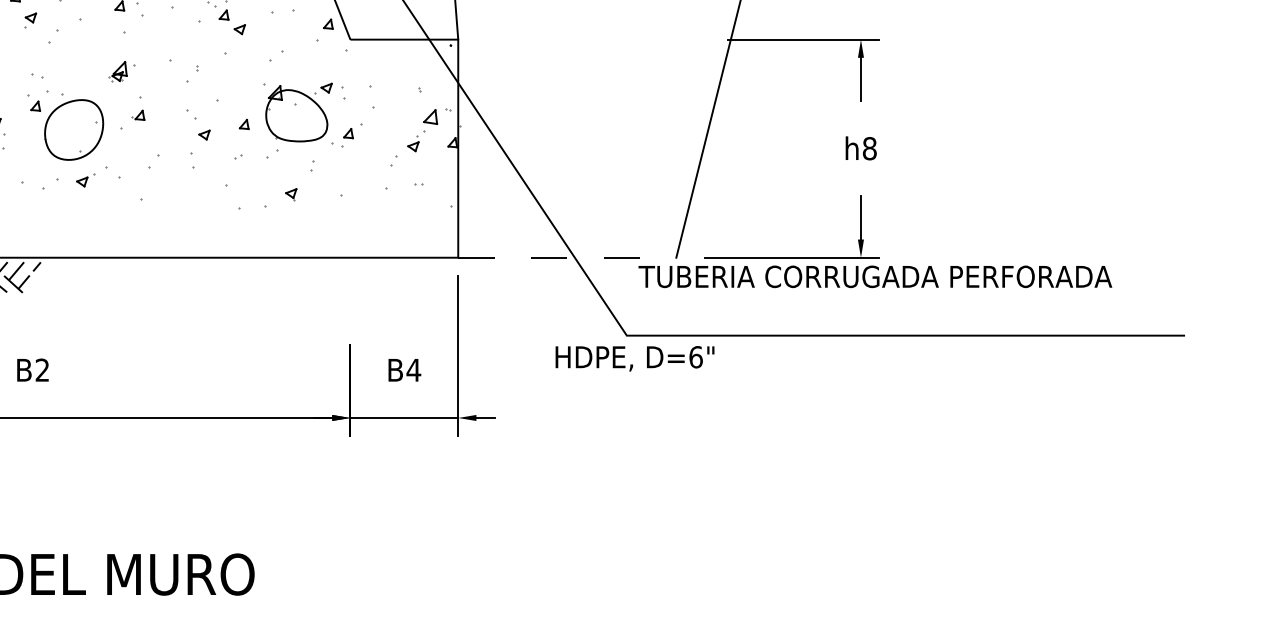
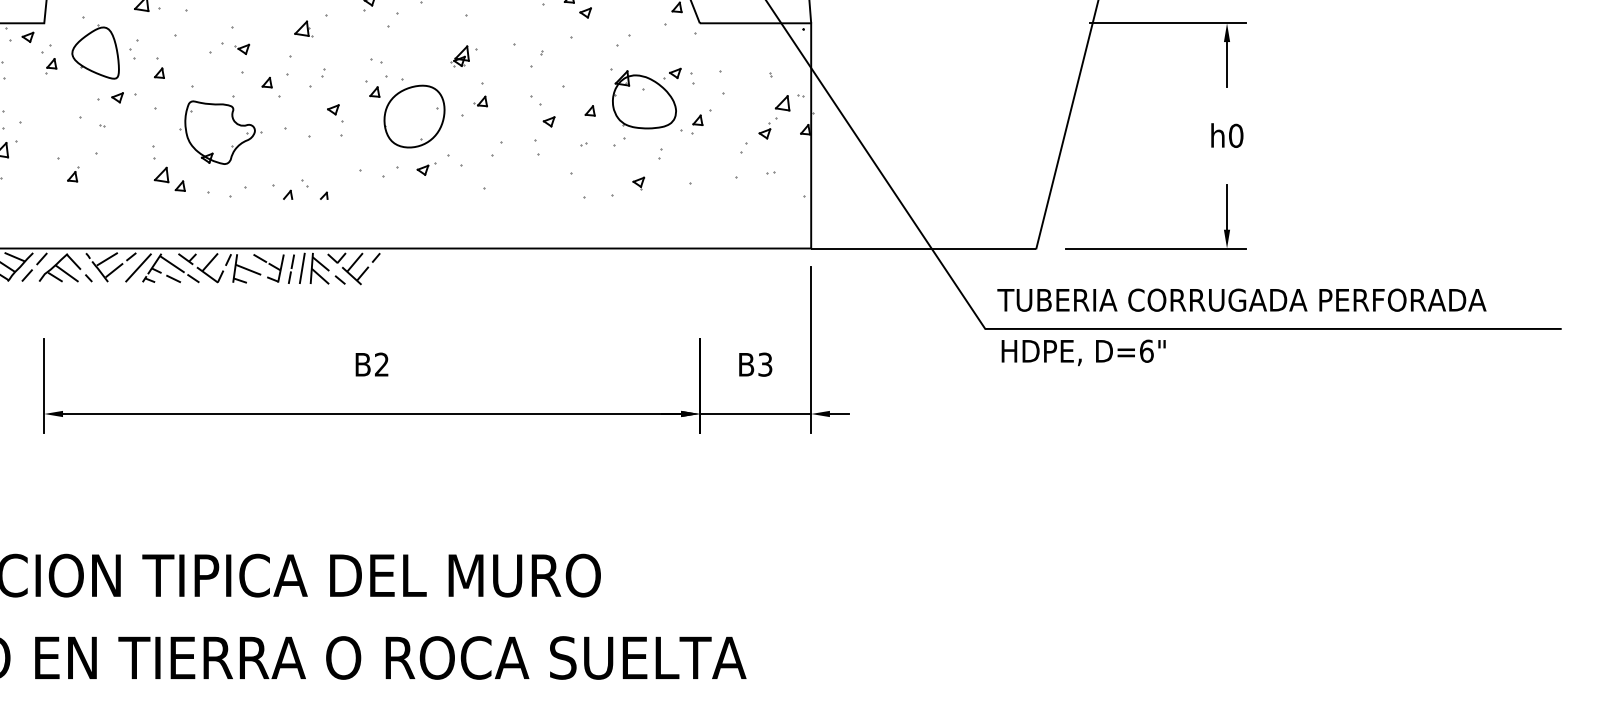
text: (870, 148) -> (1236, 135), h8 -> h0
line: (567, 257) -> (923, 248), dashed -> solid
text: (874, 276) -> (1241, 299), moved
text: (634, 358) -> (1083, 352), moved
text: (413, 370) -> (764, 364), B4 -> B3

